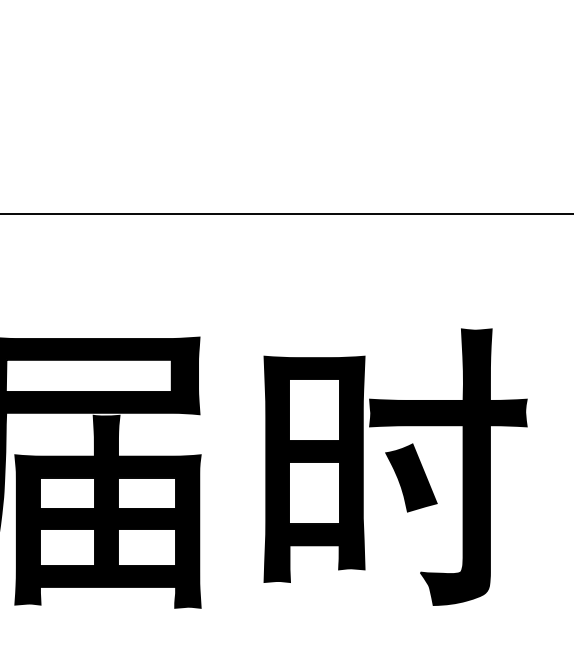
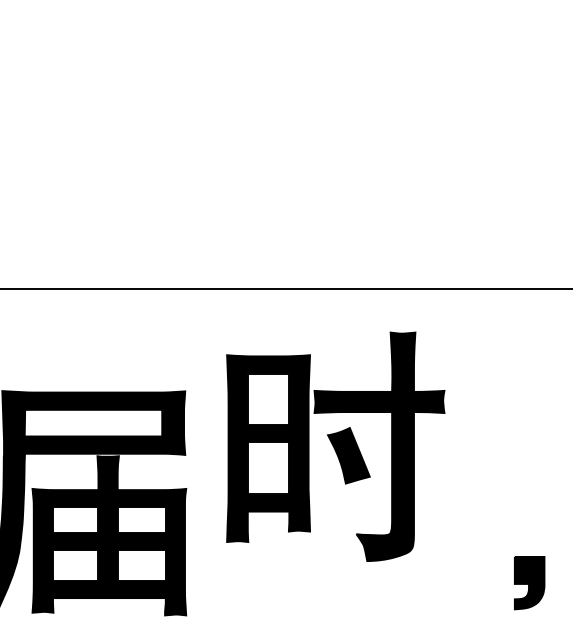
part: (395, 466) -> (335, 446), moved

